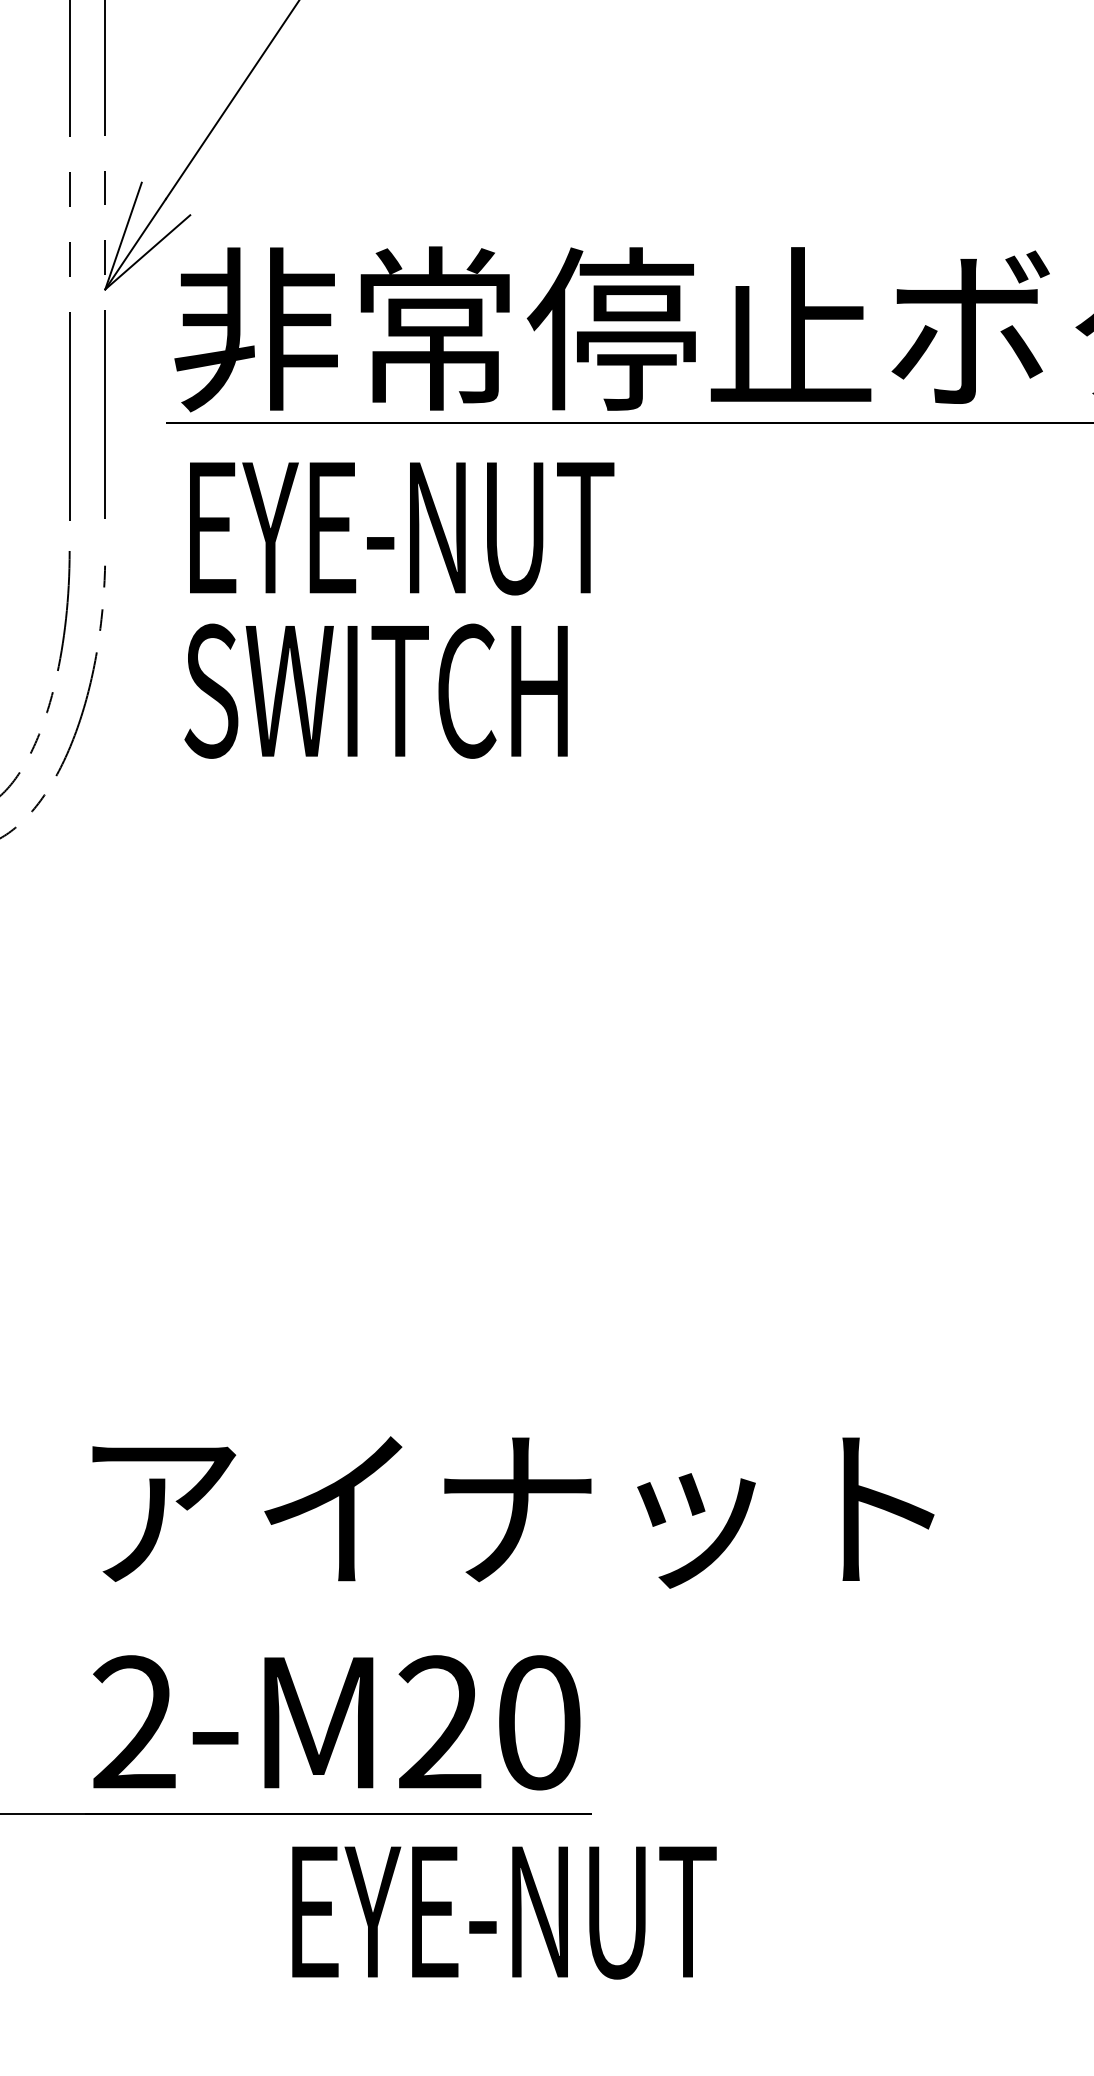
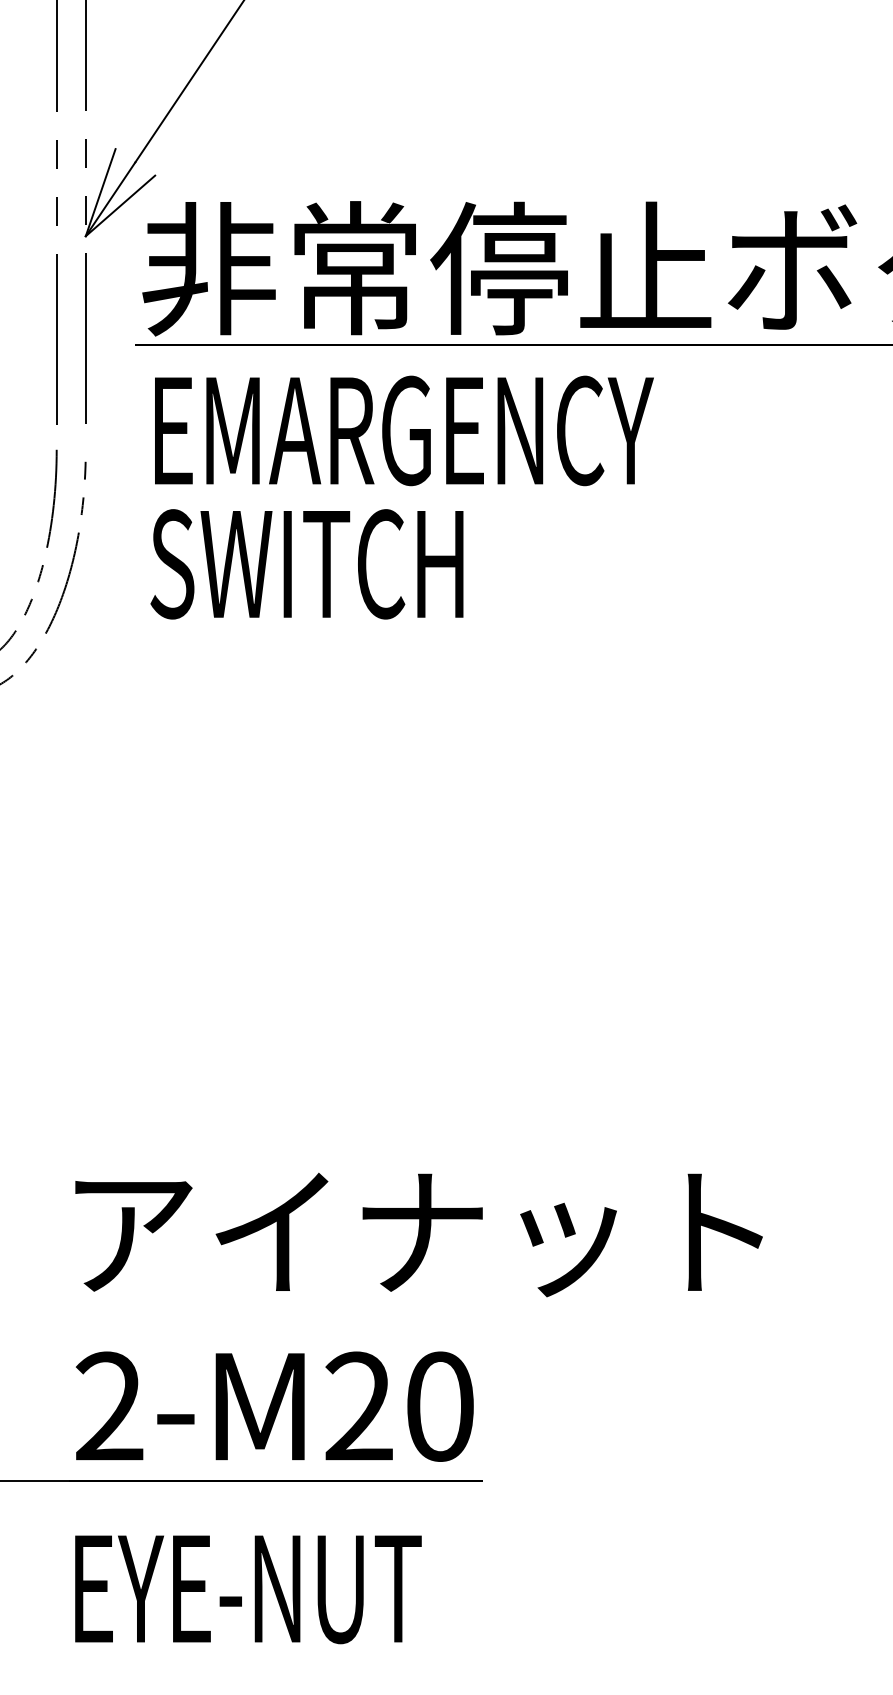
text: (521, 527) -> (425, 430), EYE-NUT -> EMARGENCY
text: (504, 1912) -> (248, 1589), moved

